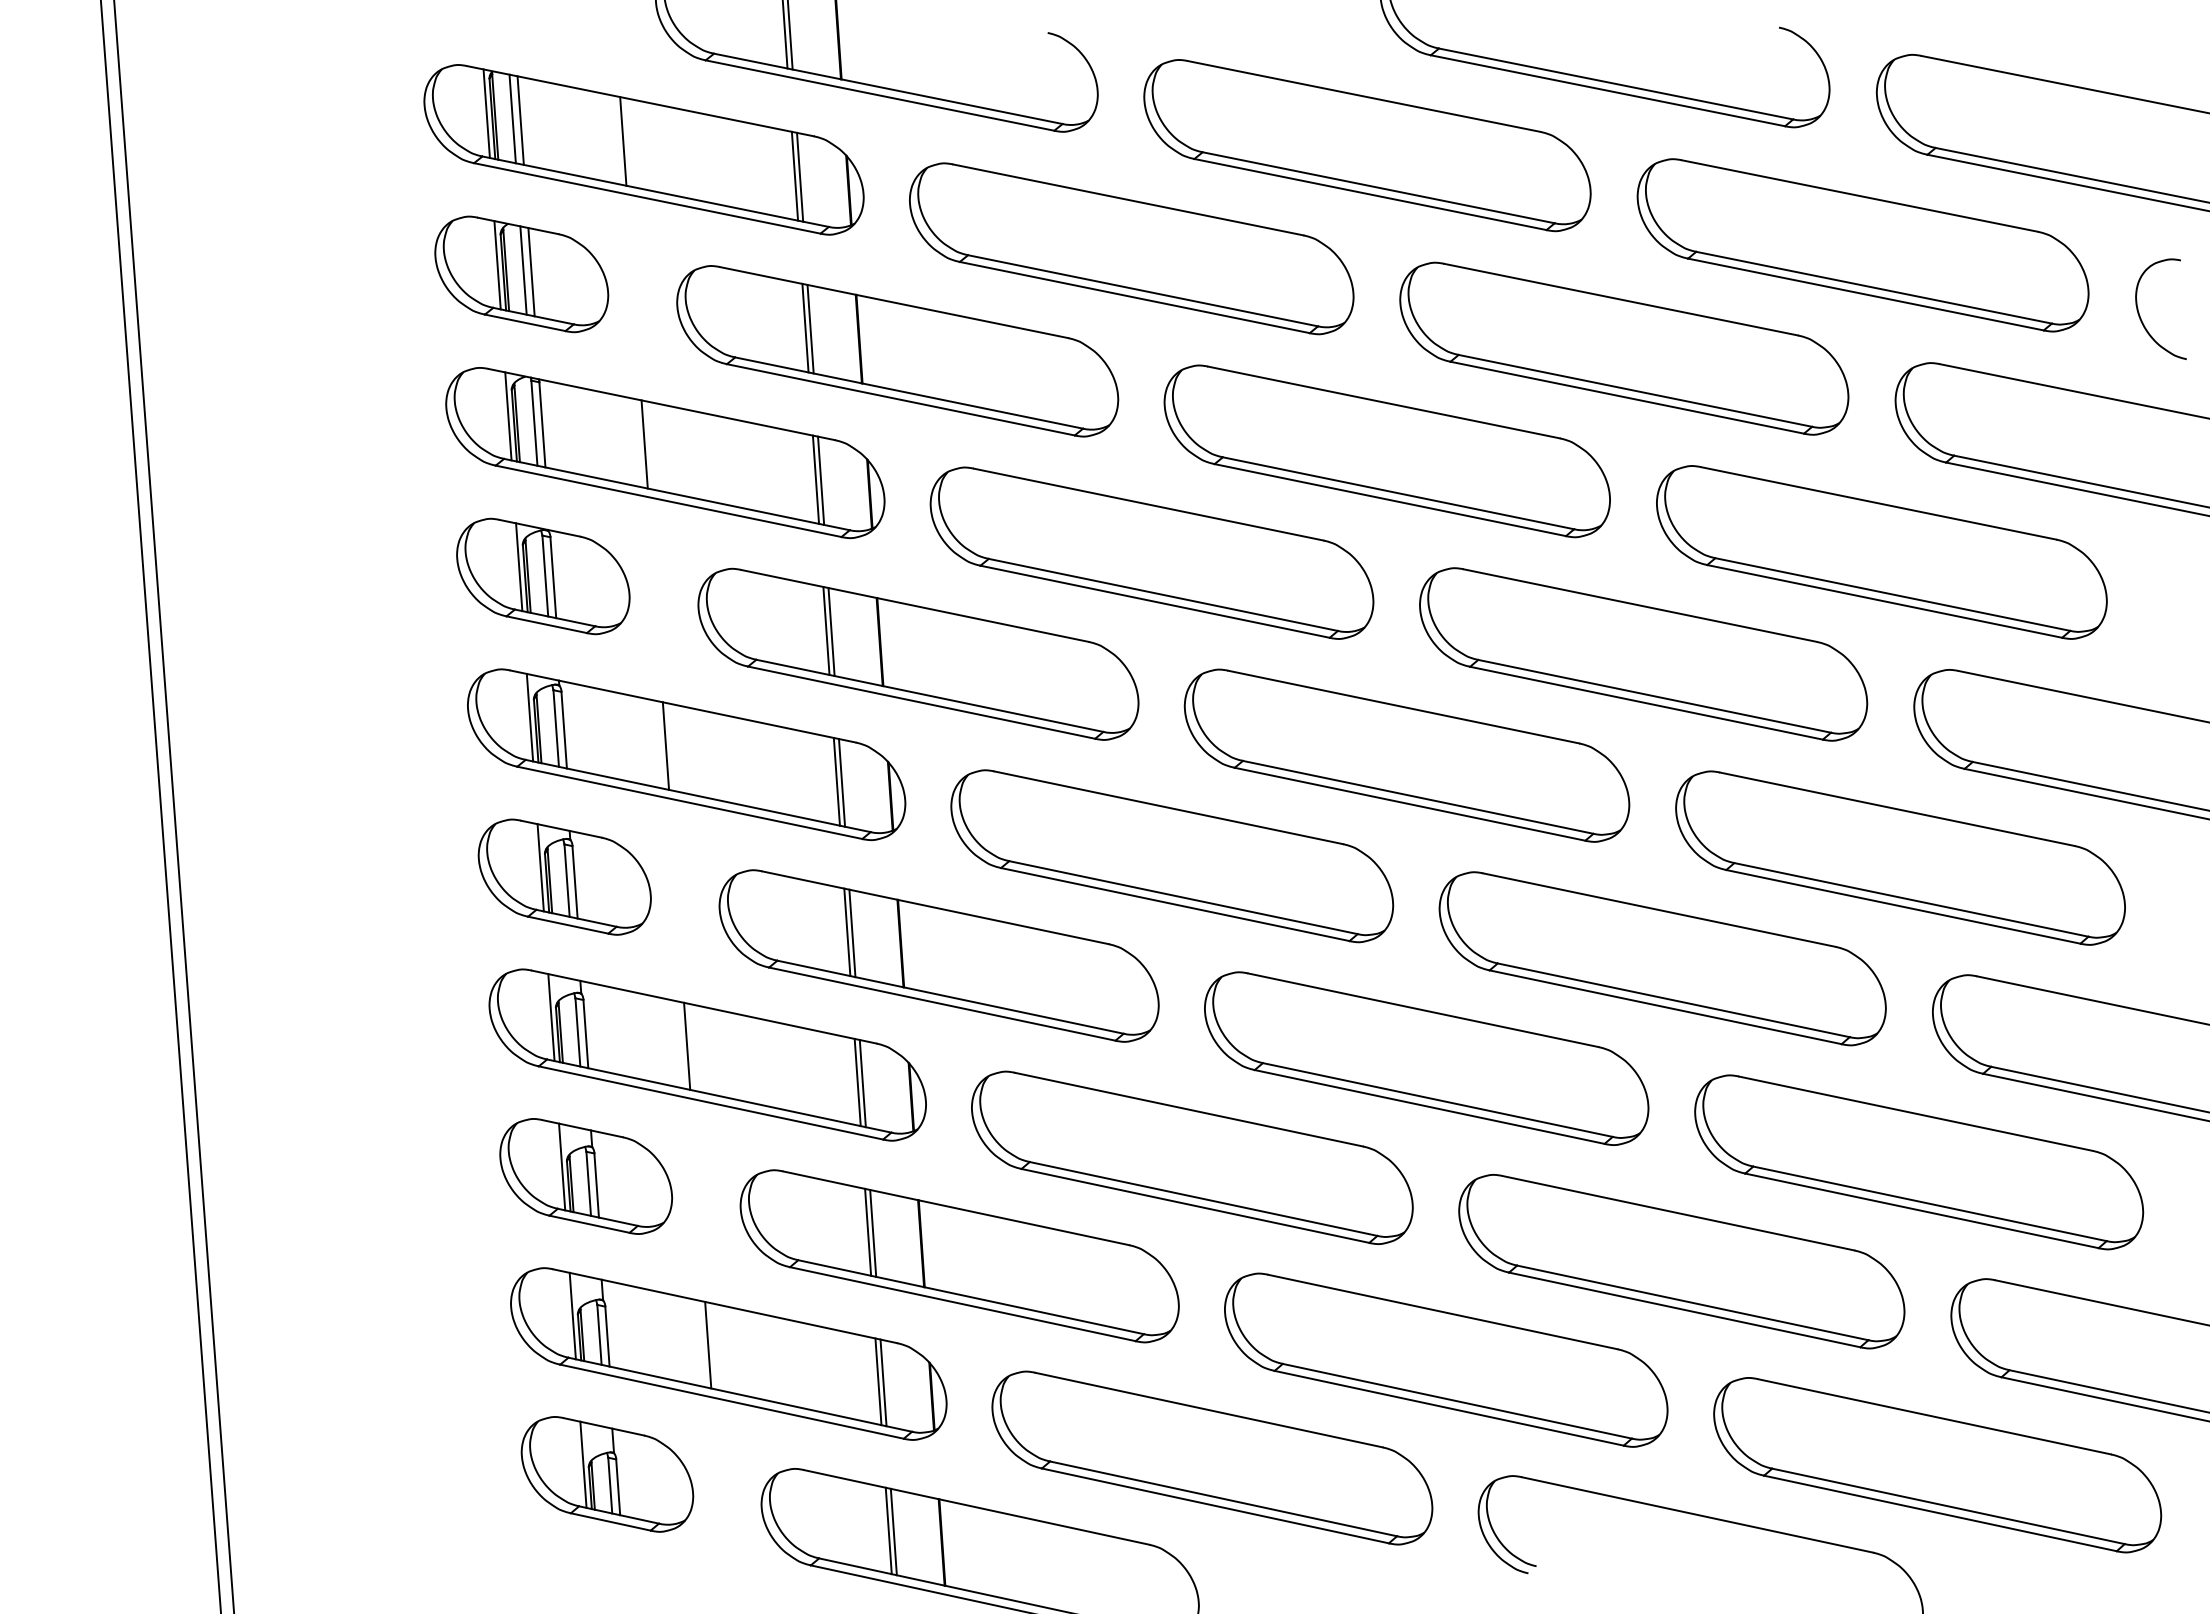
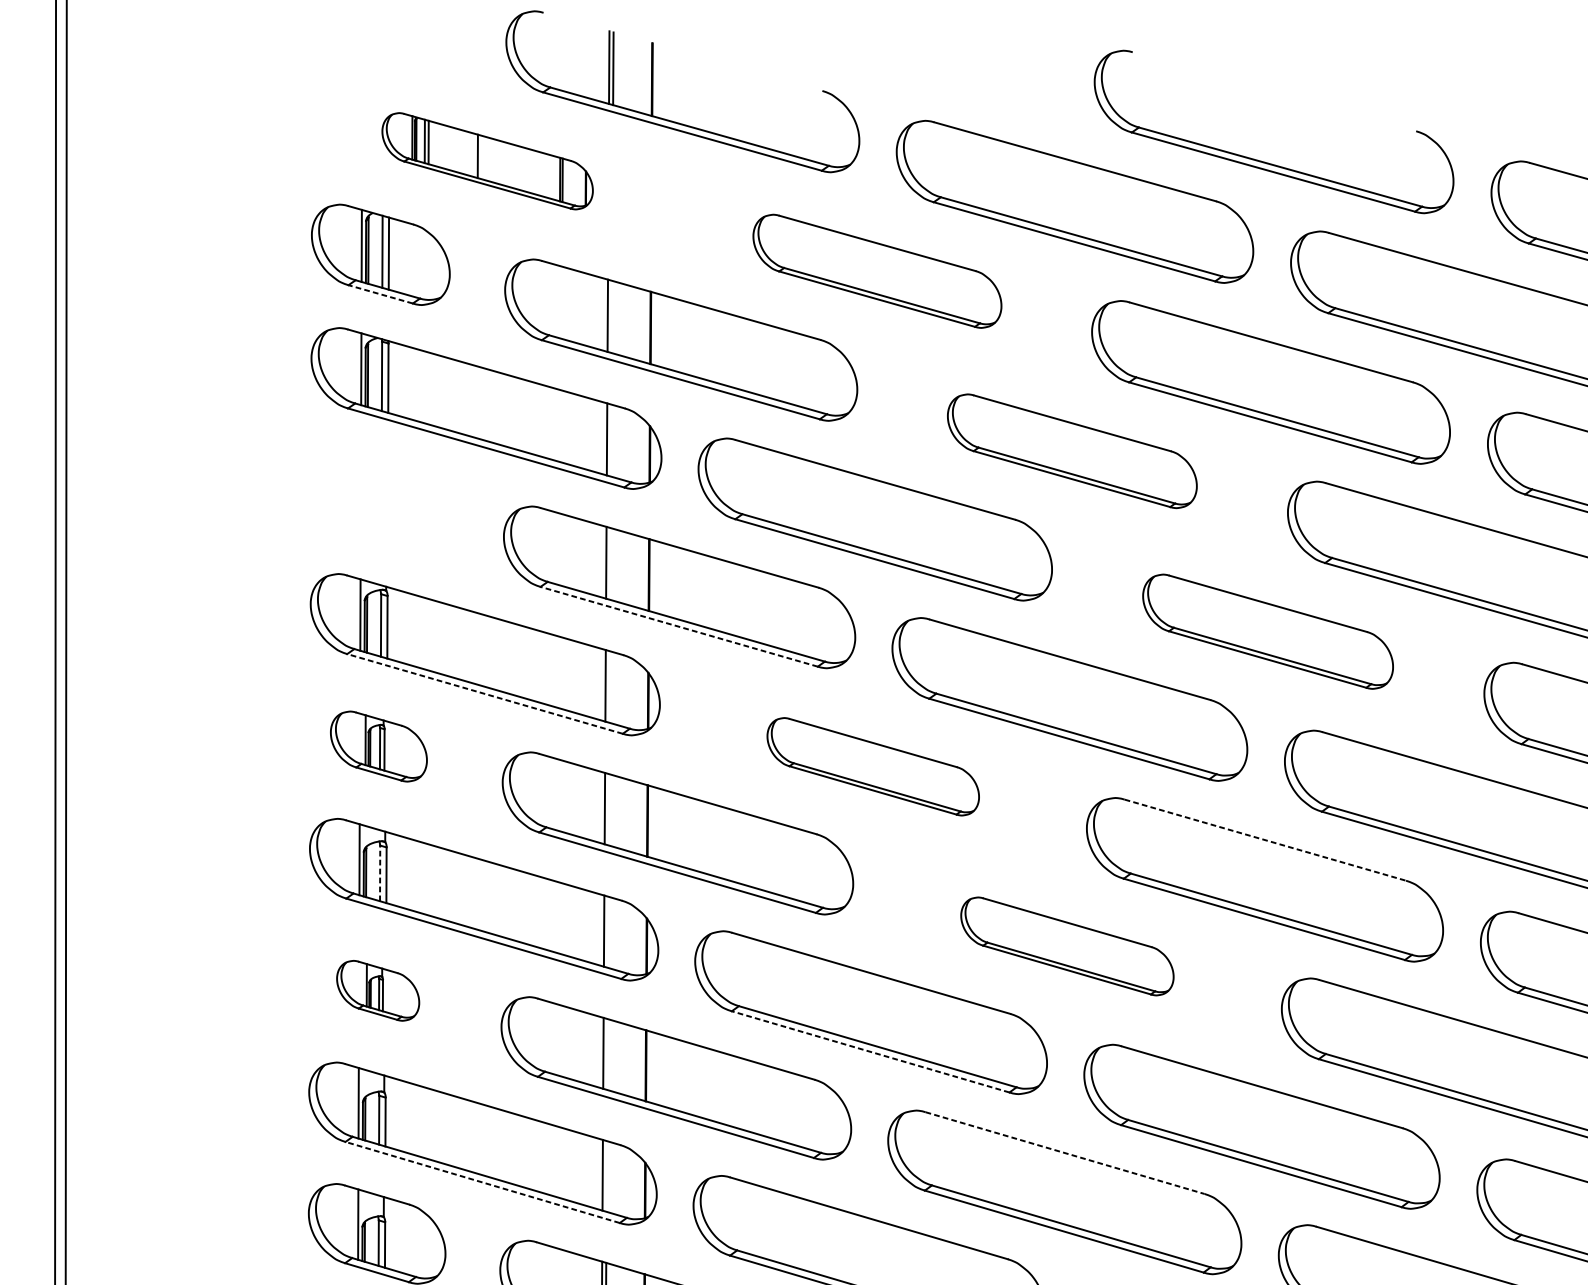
part: (643, 149) -> (487, 160), size x0.6
part: (1131, 248) -> (877, 271), size x0.7
line: (524, 322) -> (380, 294), solid -> dashed
line: (810, 328) -> (611, 316), removed
line: (644, 444) -> (470, 400), removed
part: (1386, 451) -> (1071, 451), size x0.7
line: (821, 480) -> (611, 440), removed
part: (543, 576) -> (380, 501), removed
line: (831, 632) -> (610, 564), removed
part: (1643, 654) -> (1267, 631), size x0.7
line: (921, 702) -> (679, 626), solid -> dashed
line: (665, 745) -> (468, 645), removed
line: (841, 782) -> (609, 686), removed
line: (689, 802) -> (484, 693), solid -> dashed
part: (1172, 856) -> (873, 766), size x0.6
part: (564, 876) -> (378, 746), size x0.7
line: (1659, 910) -> (1265, 840), solid -> dashed
line: (852, 933) -> (609, 809), removed
line: (577, 1031) -> (379, 872), solid -> dashed
line: (687, 1045) -> (468, 890), removed
part: (1426, 1058) -> (1067, 946), size x0.6
line: (862, 1083) -> (607, 932), removed
part: (586, 1176) -> (378, 990), size x0.6
line: (1195, 1205) -> (870, 1051), solid -> dashed
line: (873, 1232) -> (607, 1053), removed
line: (1442, 1312) -> (1064, 1153), solid -> dashed
line: (708, 1344) -> (467, 1134), removed
line: (883, 1382) -> (606, 1176), removed
line: (732, 1401) -> (483, 1182), solid -> dashed

